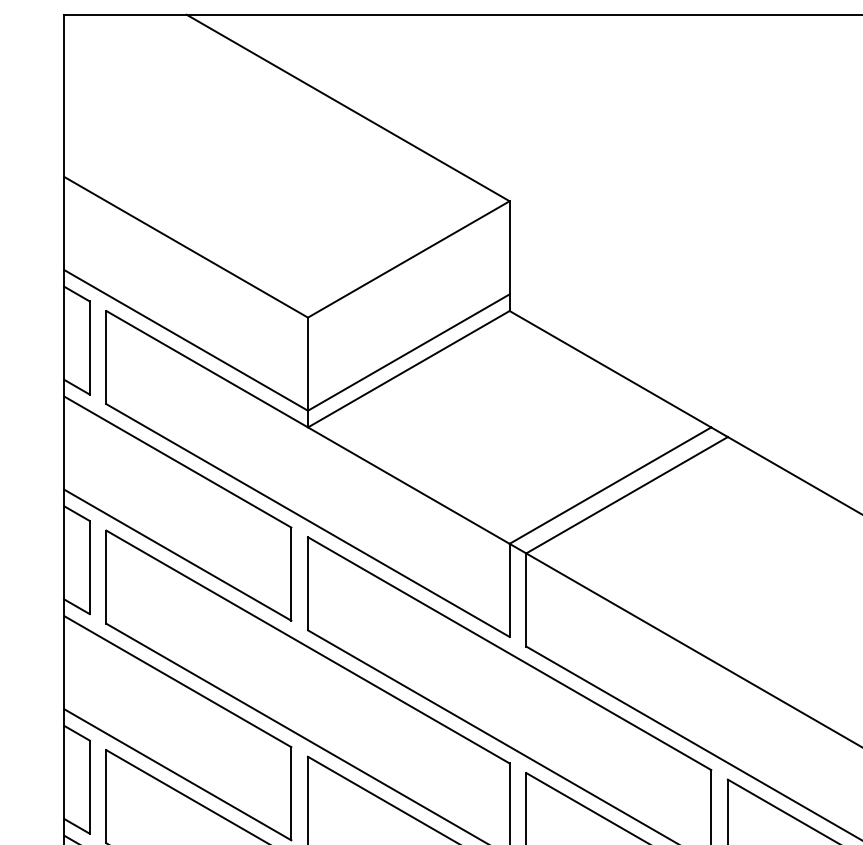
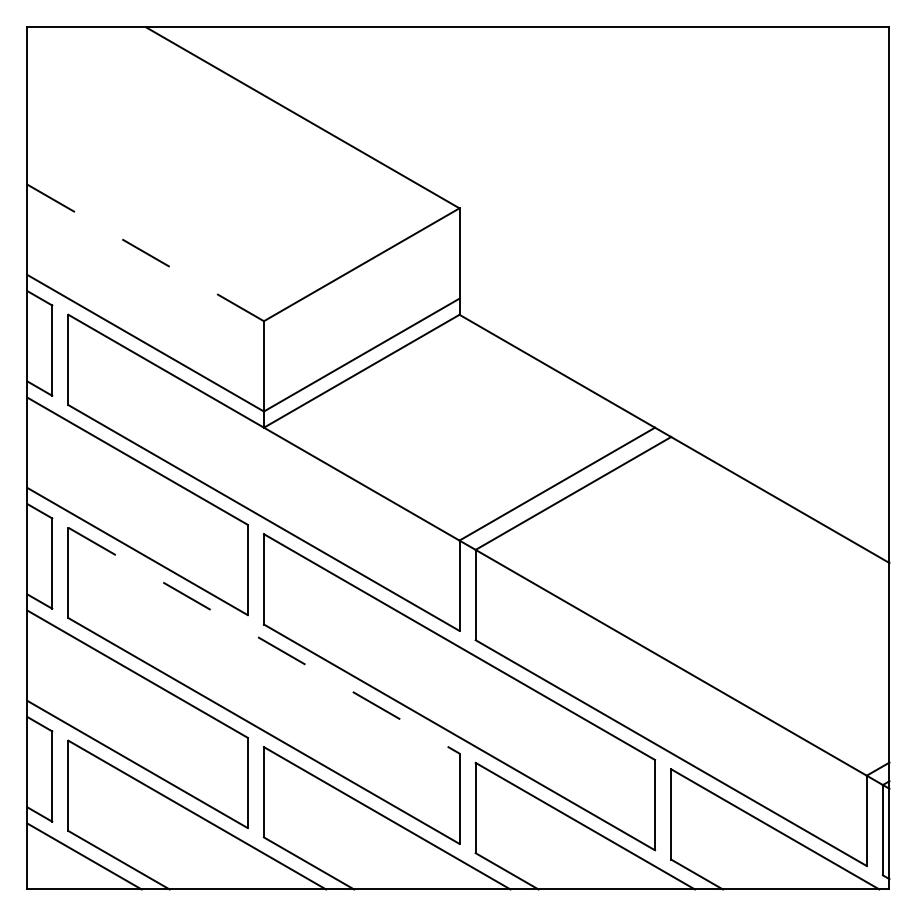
line: (185, 246) -> (145, 252), solid -> dashed
line: (307, 646) -> (263, 640), solid -> dashed

